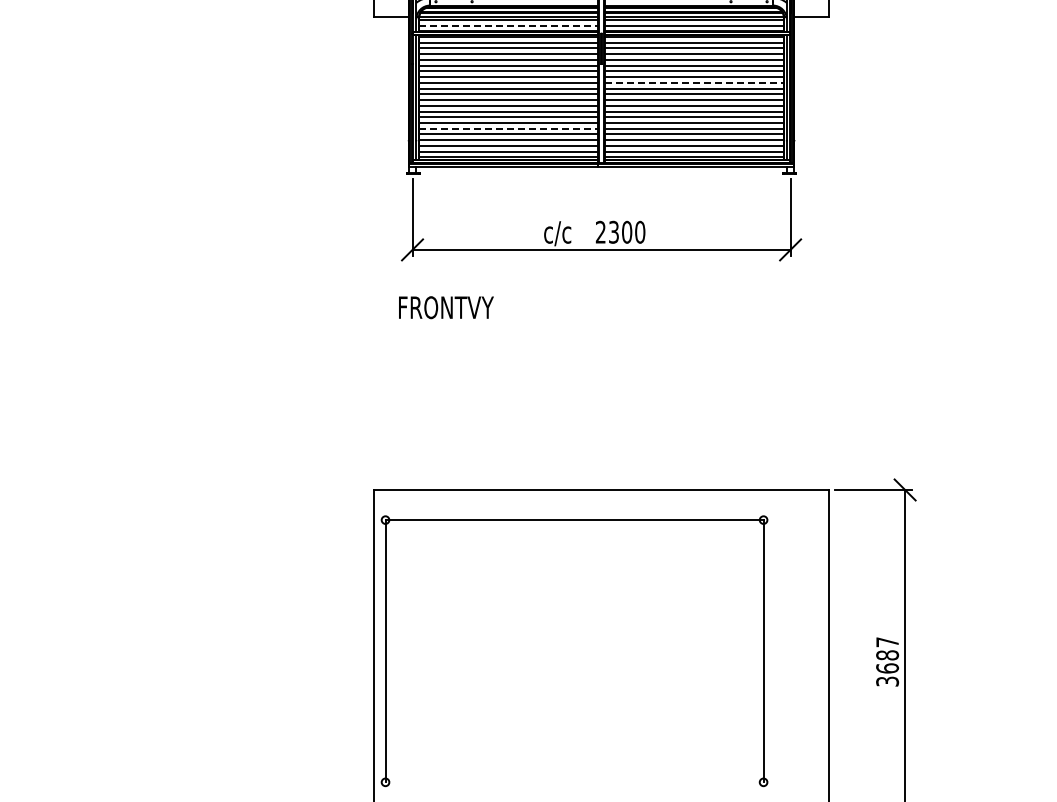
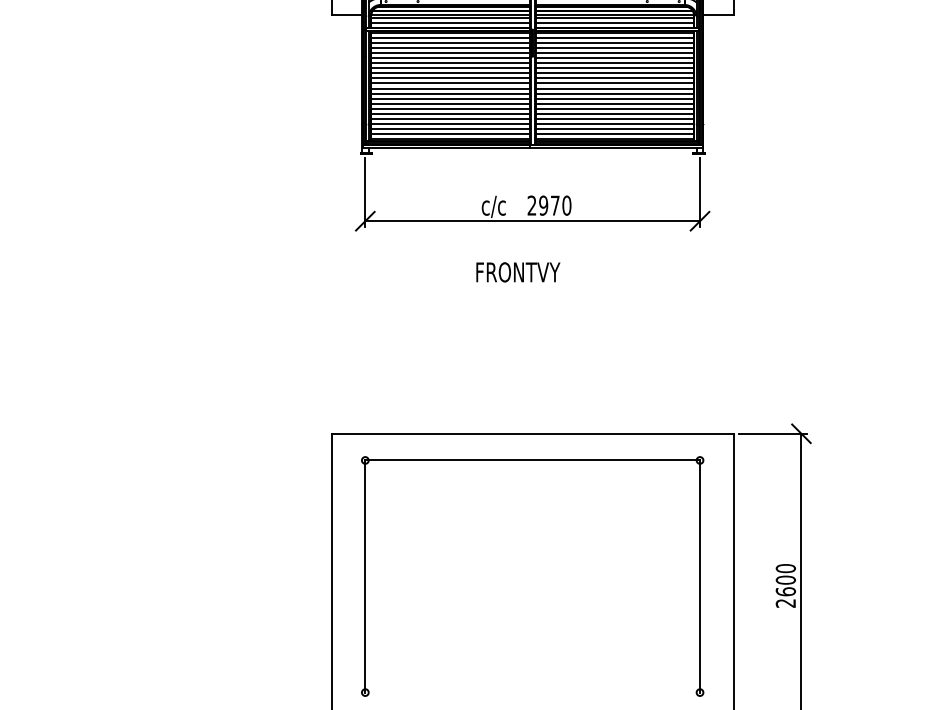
line: (509, 25) -> (451, 22), dashed -> solid
line: (694, 82) -> (614, 73), dashed -> solid
line: (509, 128) -> (451, 113), dashed -> solid
text: (620, 231) -> (549, 204), 2300 -> 2970
text: (446, 307) -> (518, 272), moved
part: (574, 520) -> (532, 460), moved
text: (887, 661) -> (785, 585), 3687 -> 2600

